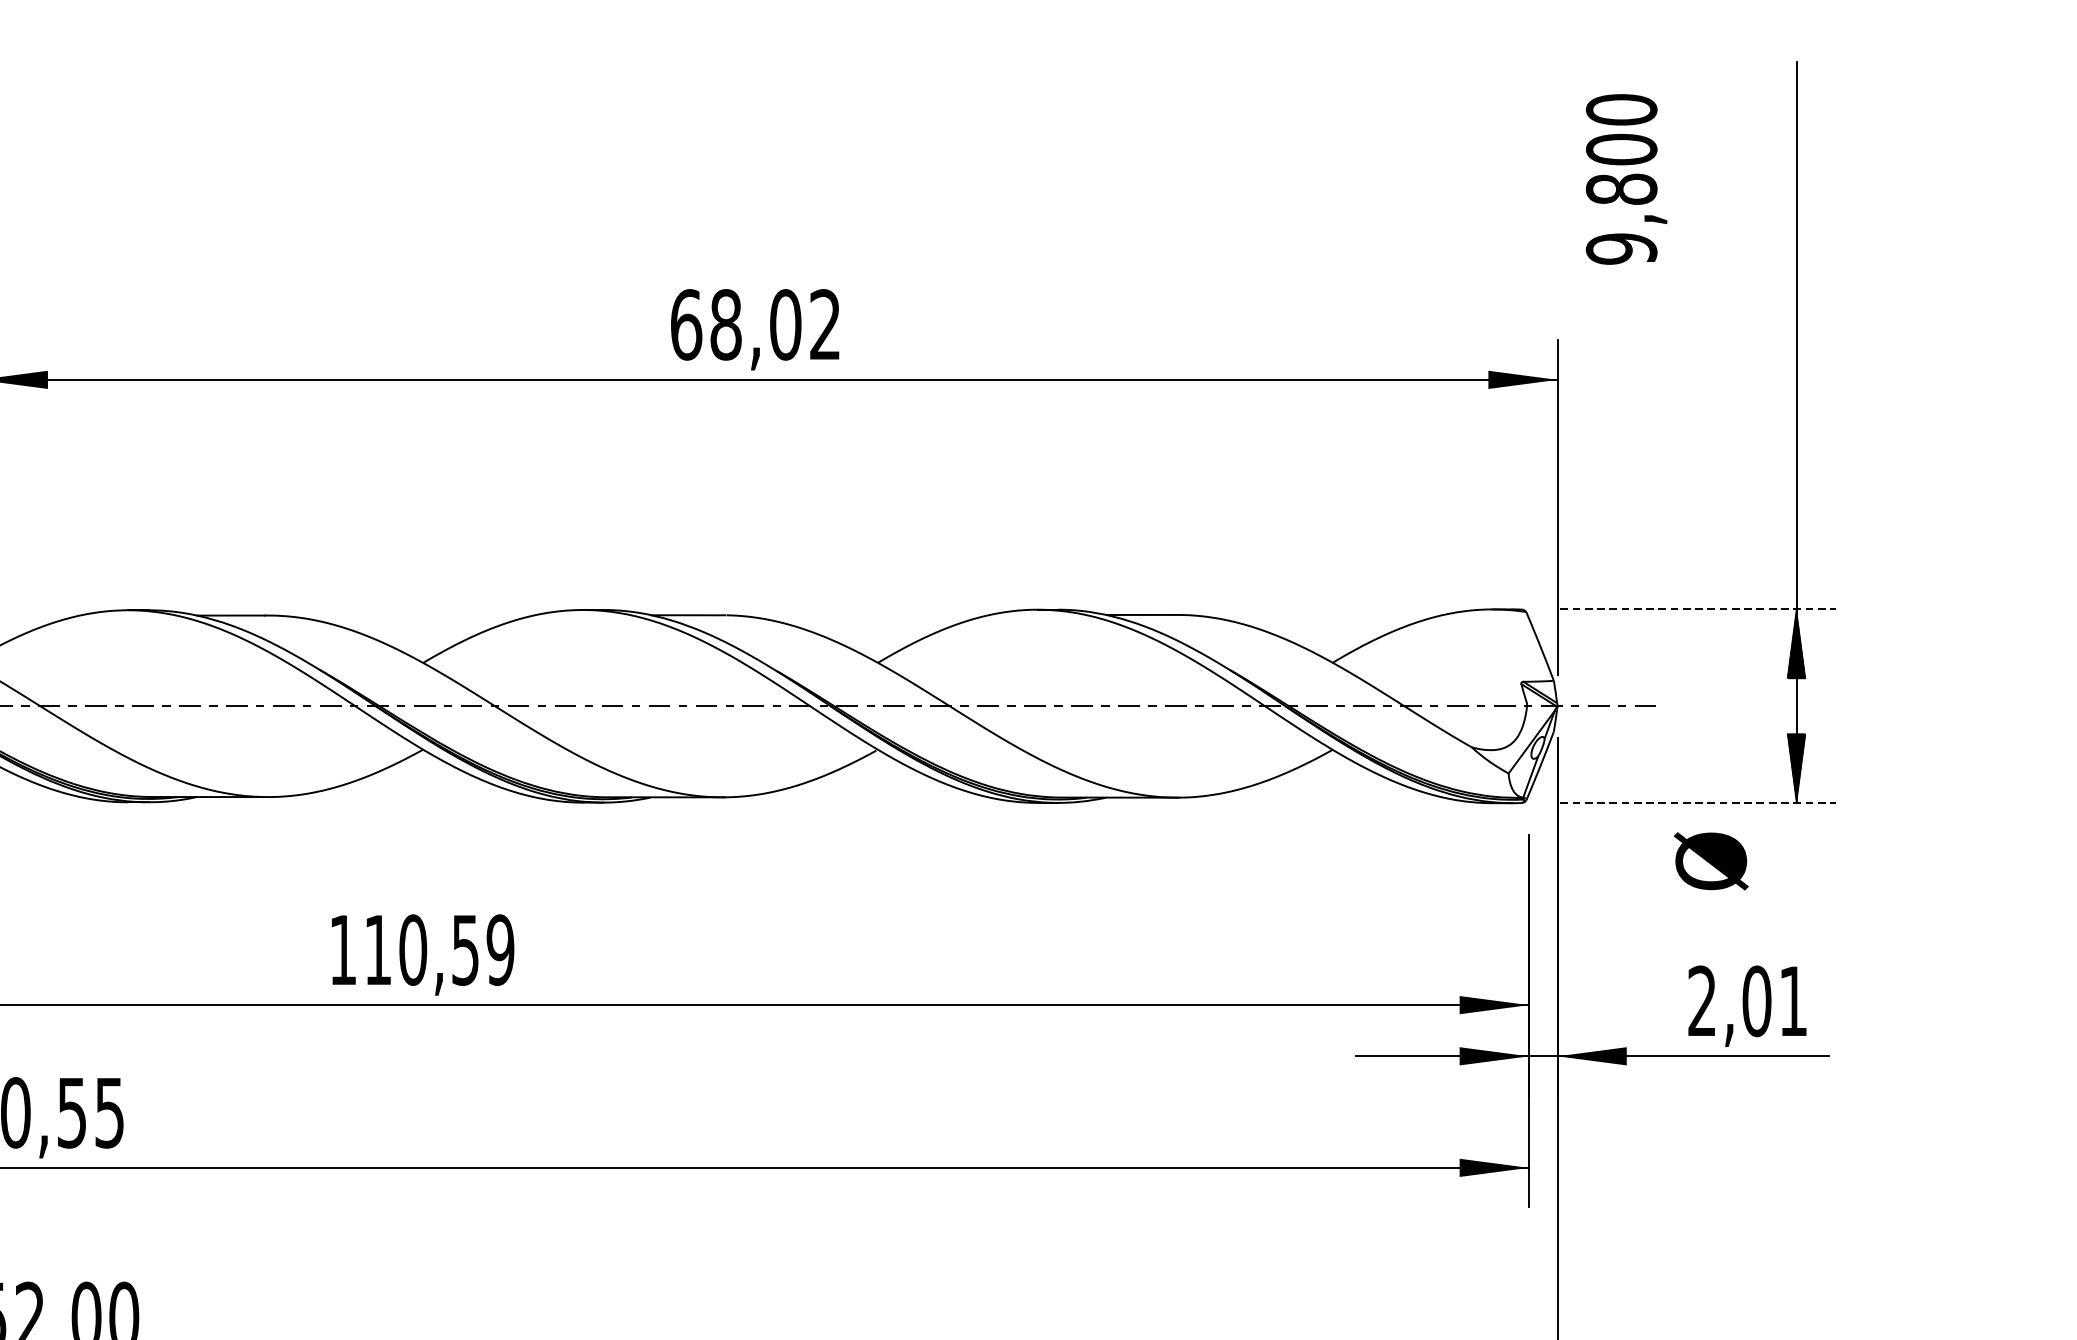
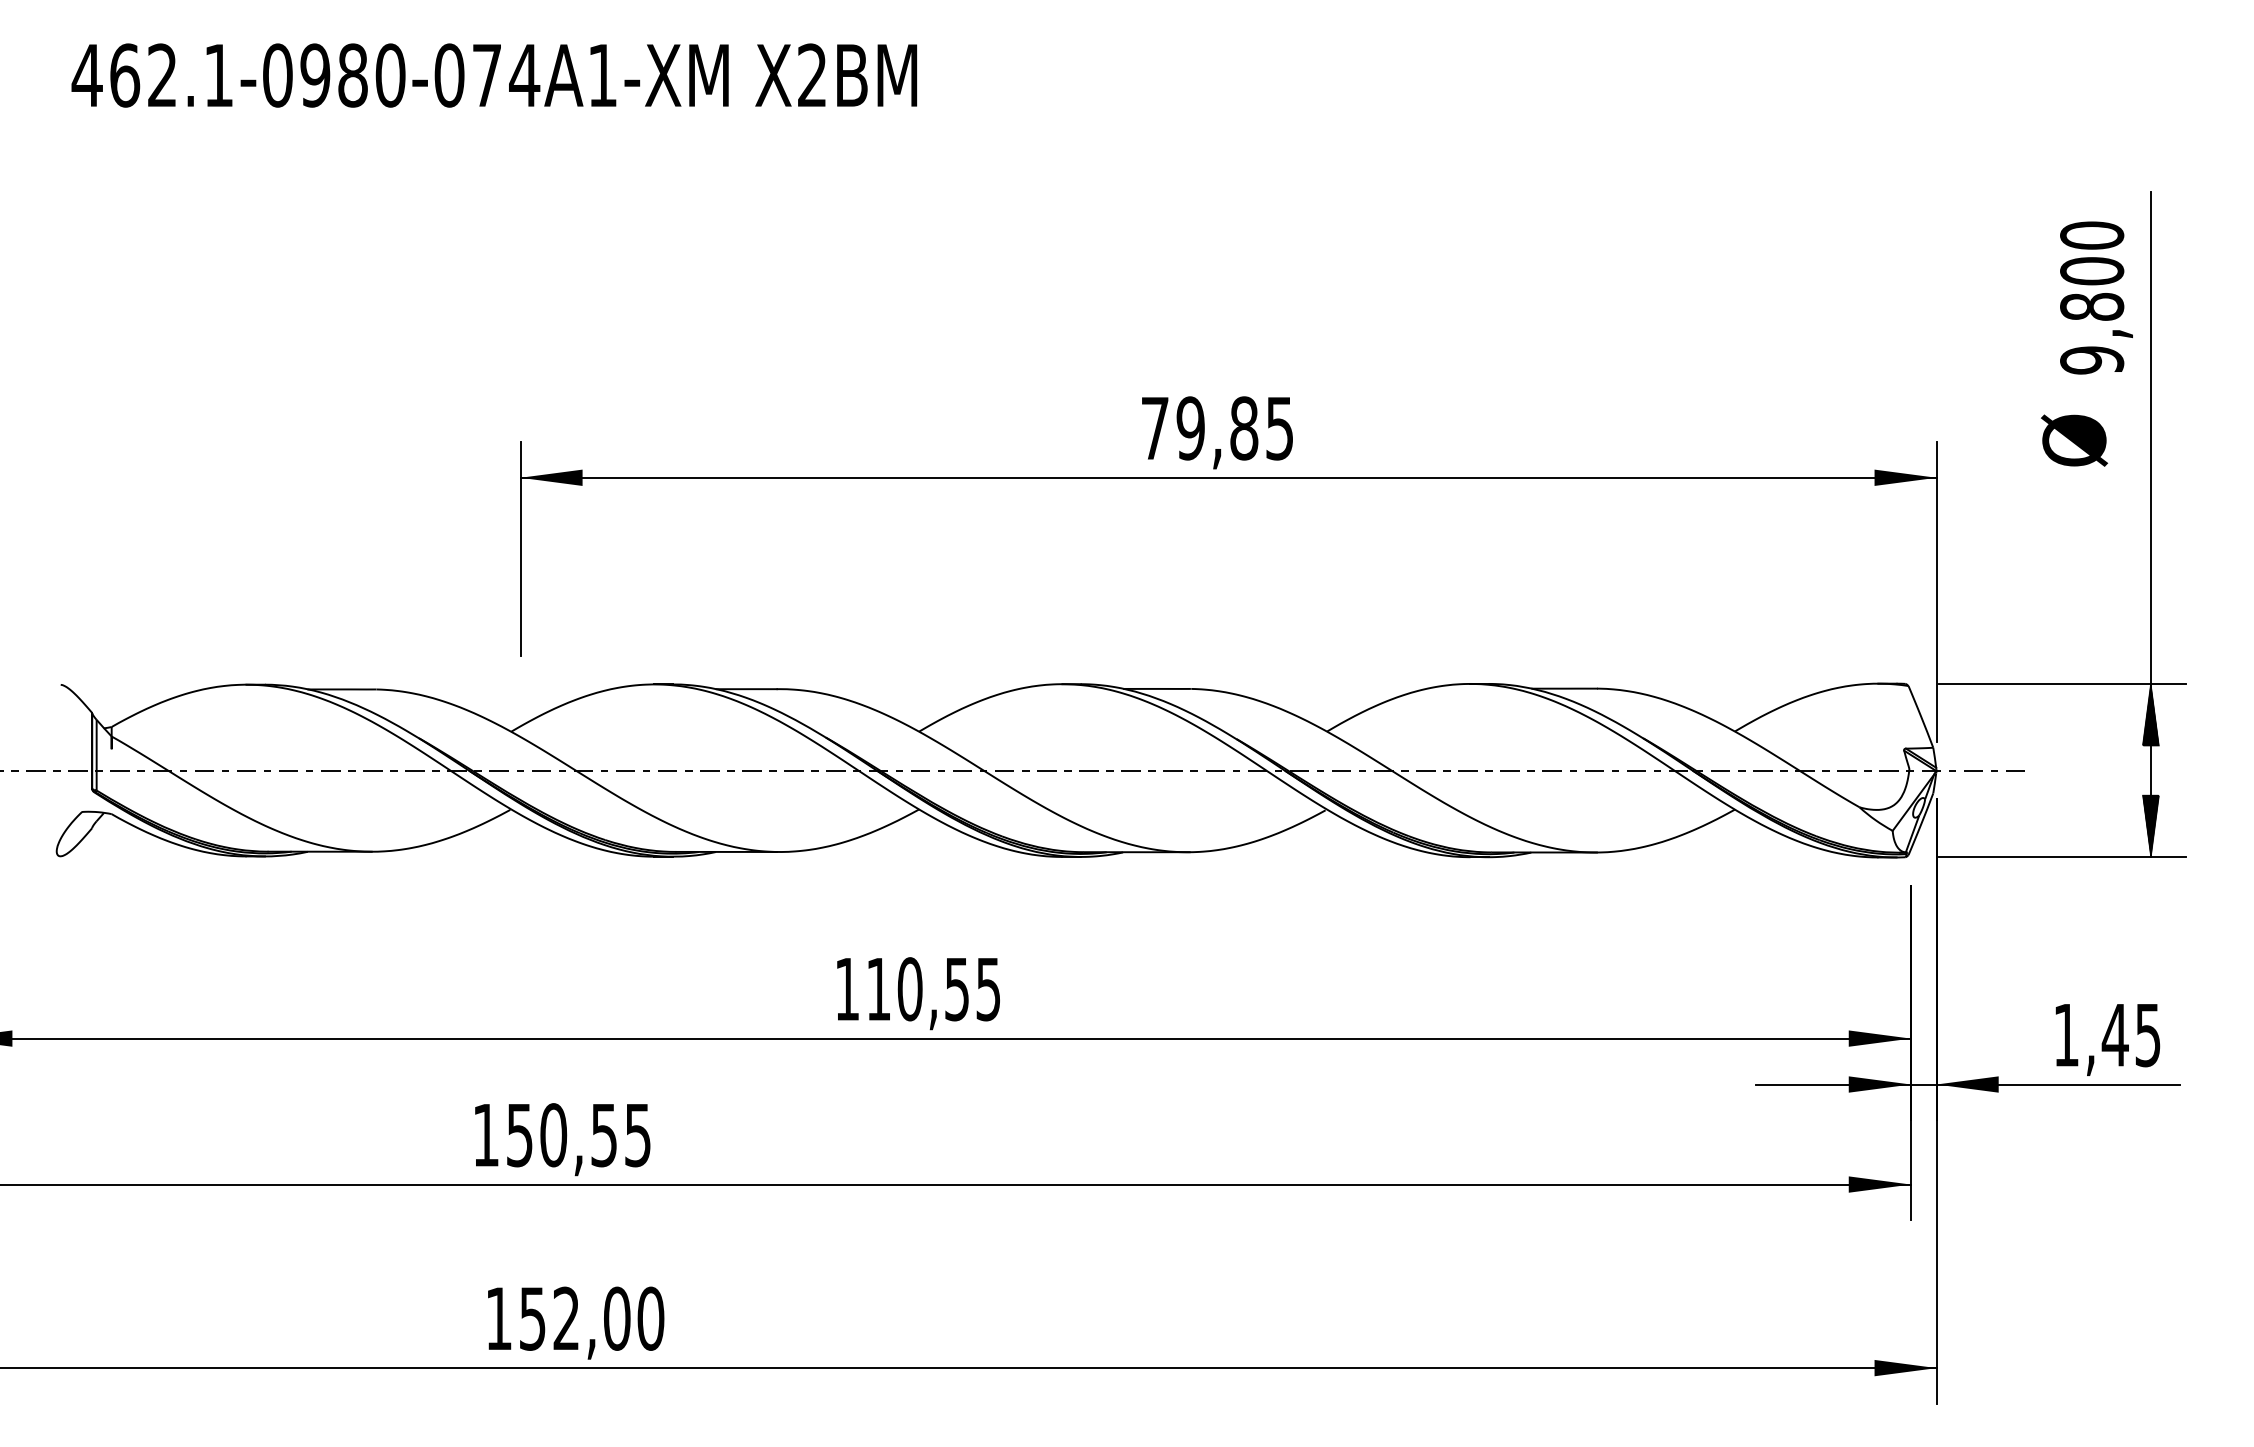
text: (1626, 178) -> (2096, 297), moved
text: (754, 324) -> (1216, 428), 68,02 -> 79,85
line: (1697, 609) -> (2062, 683), dashed -> solid
line: (1697, 803) -> (2062, 857), dashed -> solid
text: (1711, 861) -> (2074, 440), moved
text: (500, 950) -> (988, 989), 110,59 -> 110,55
text: (1748, 1001) -> (2107, 1035), 2,01 -> 1,45

